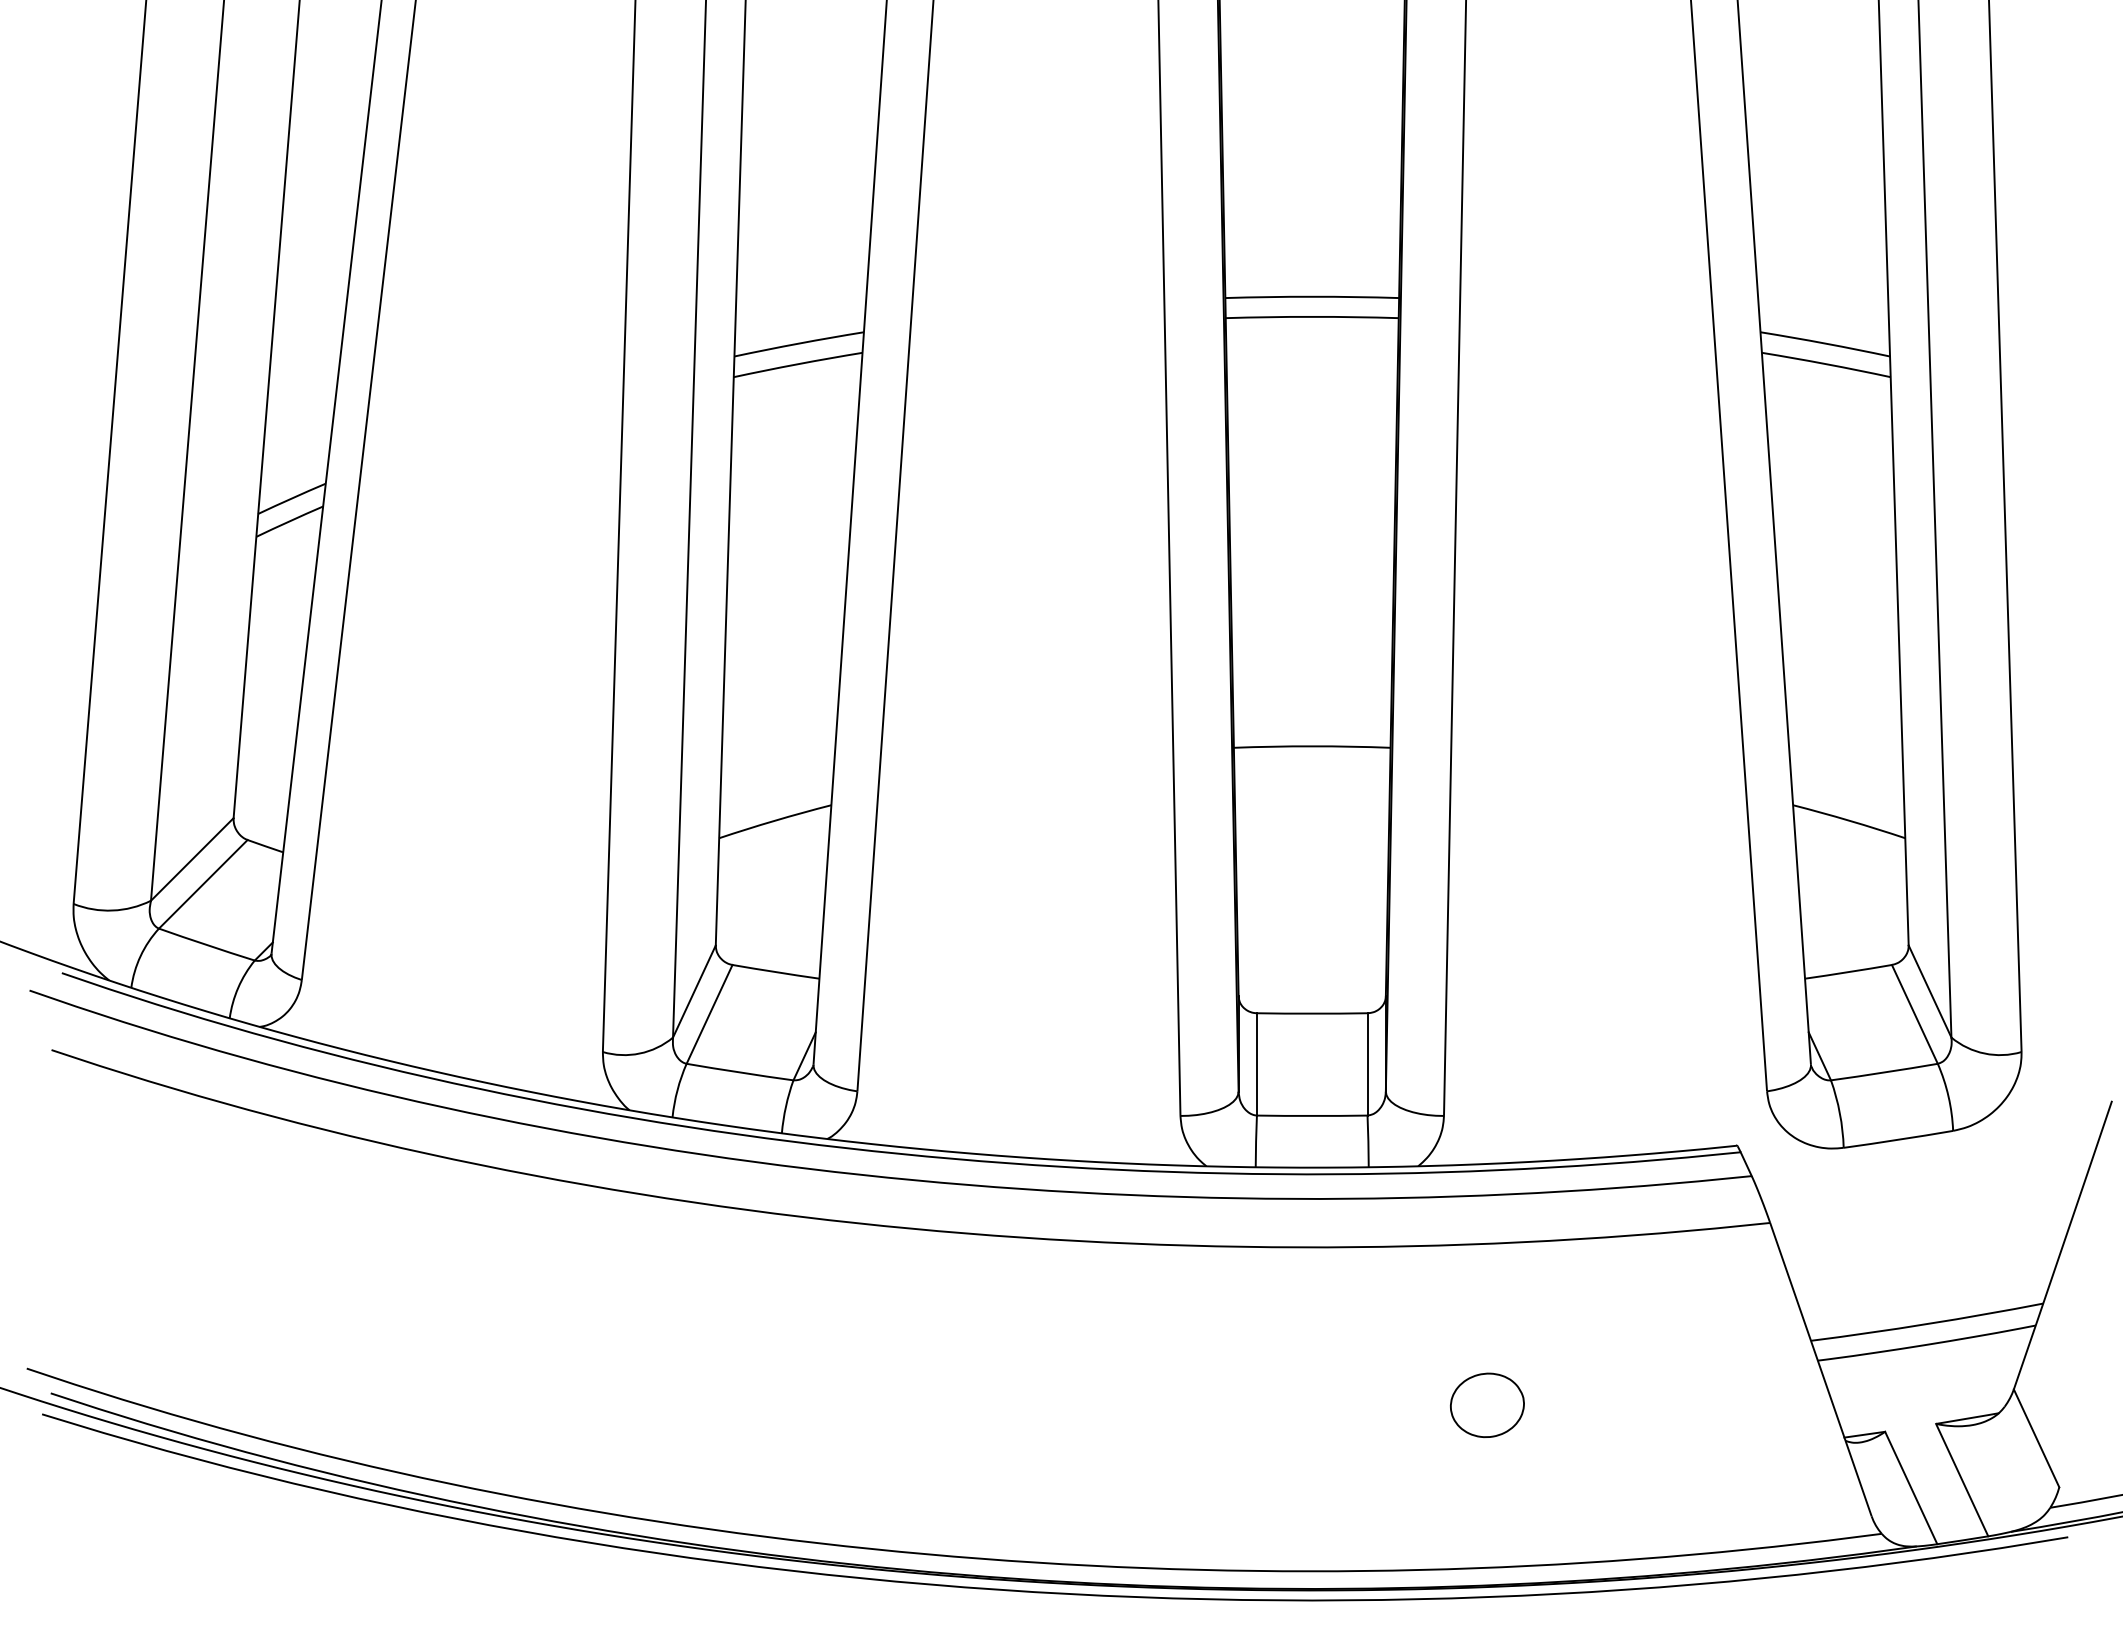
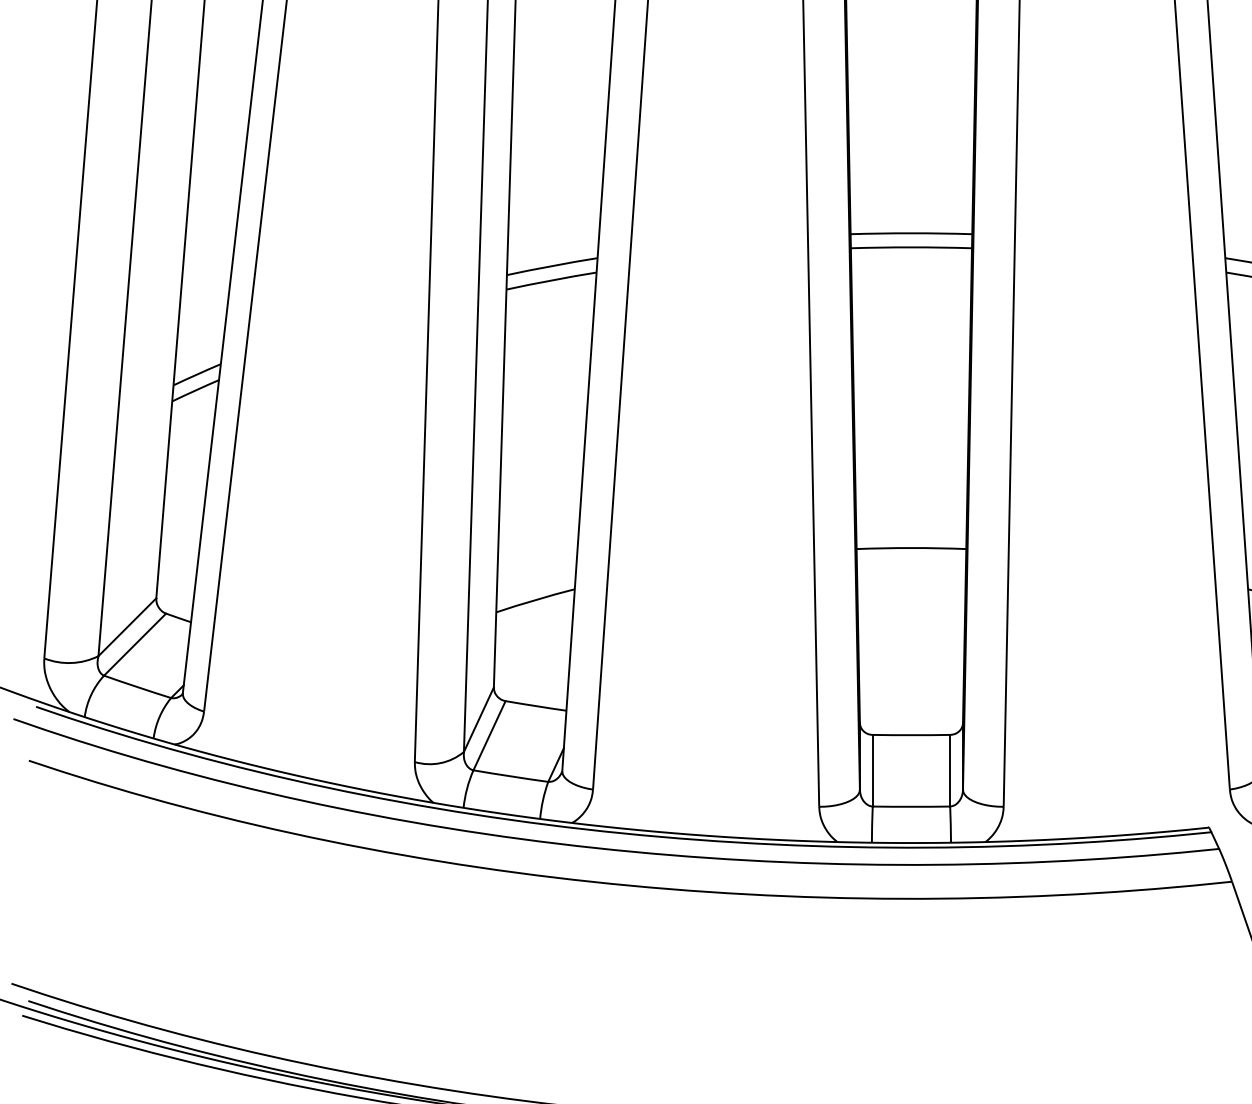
part: (1487, 1405) -> (1034, 1009), removed

